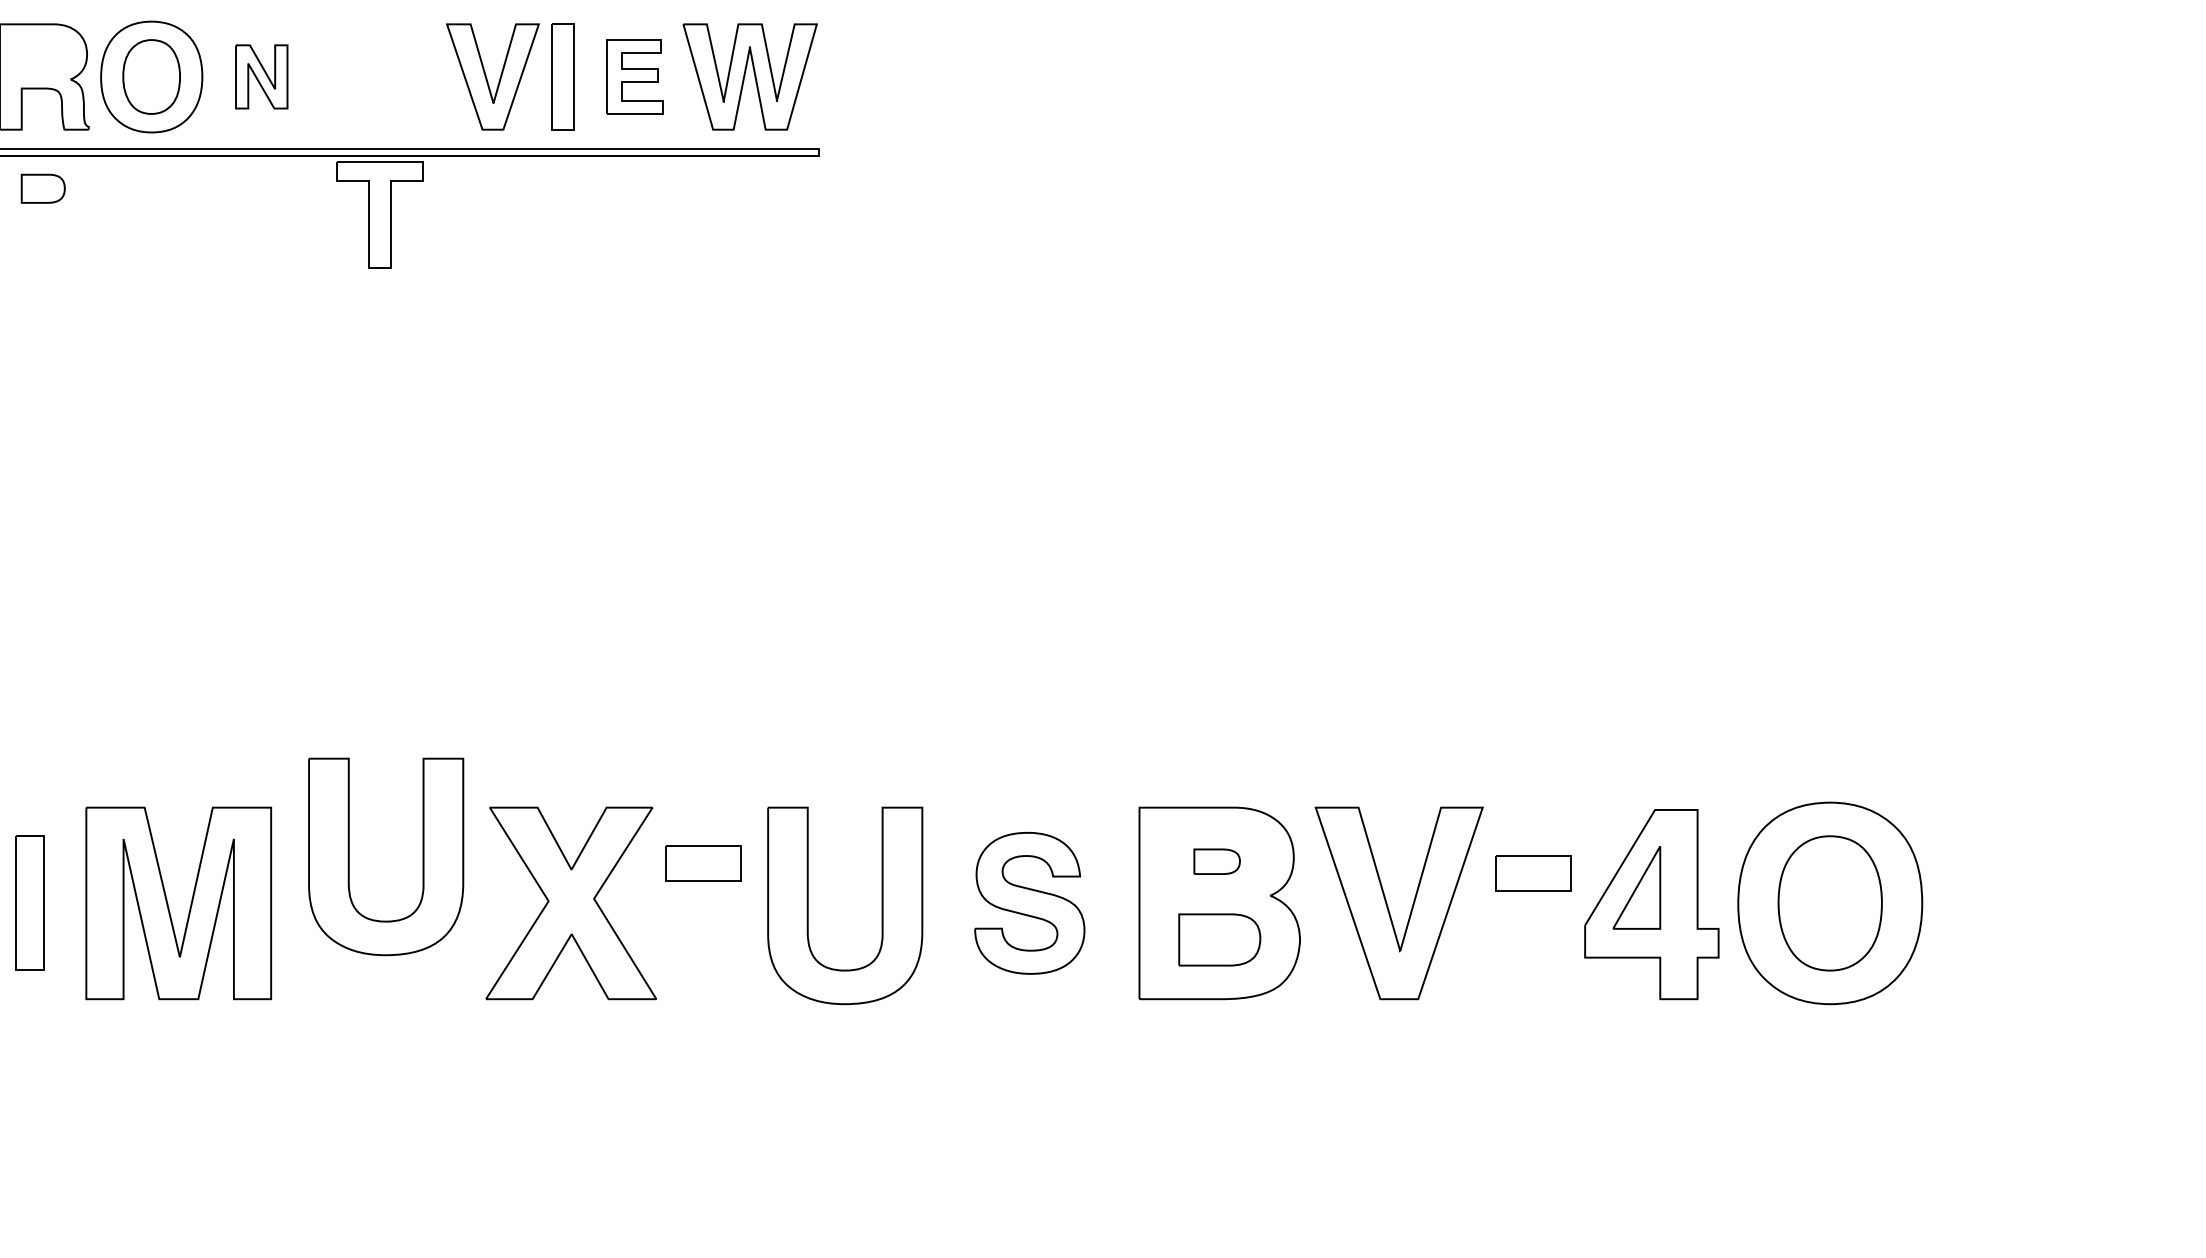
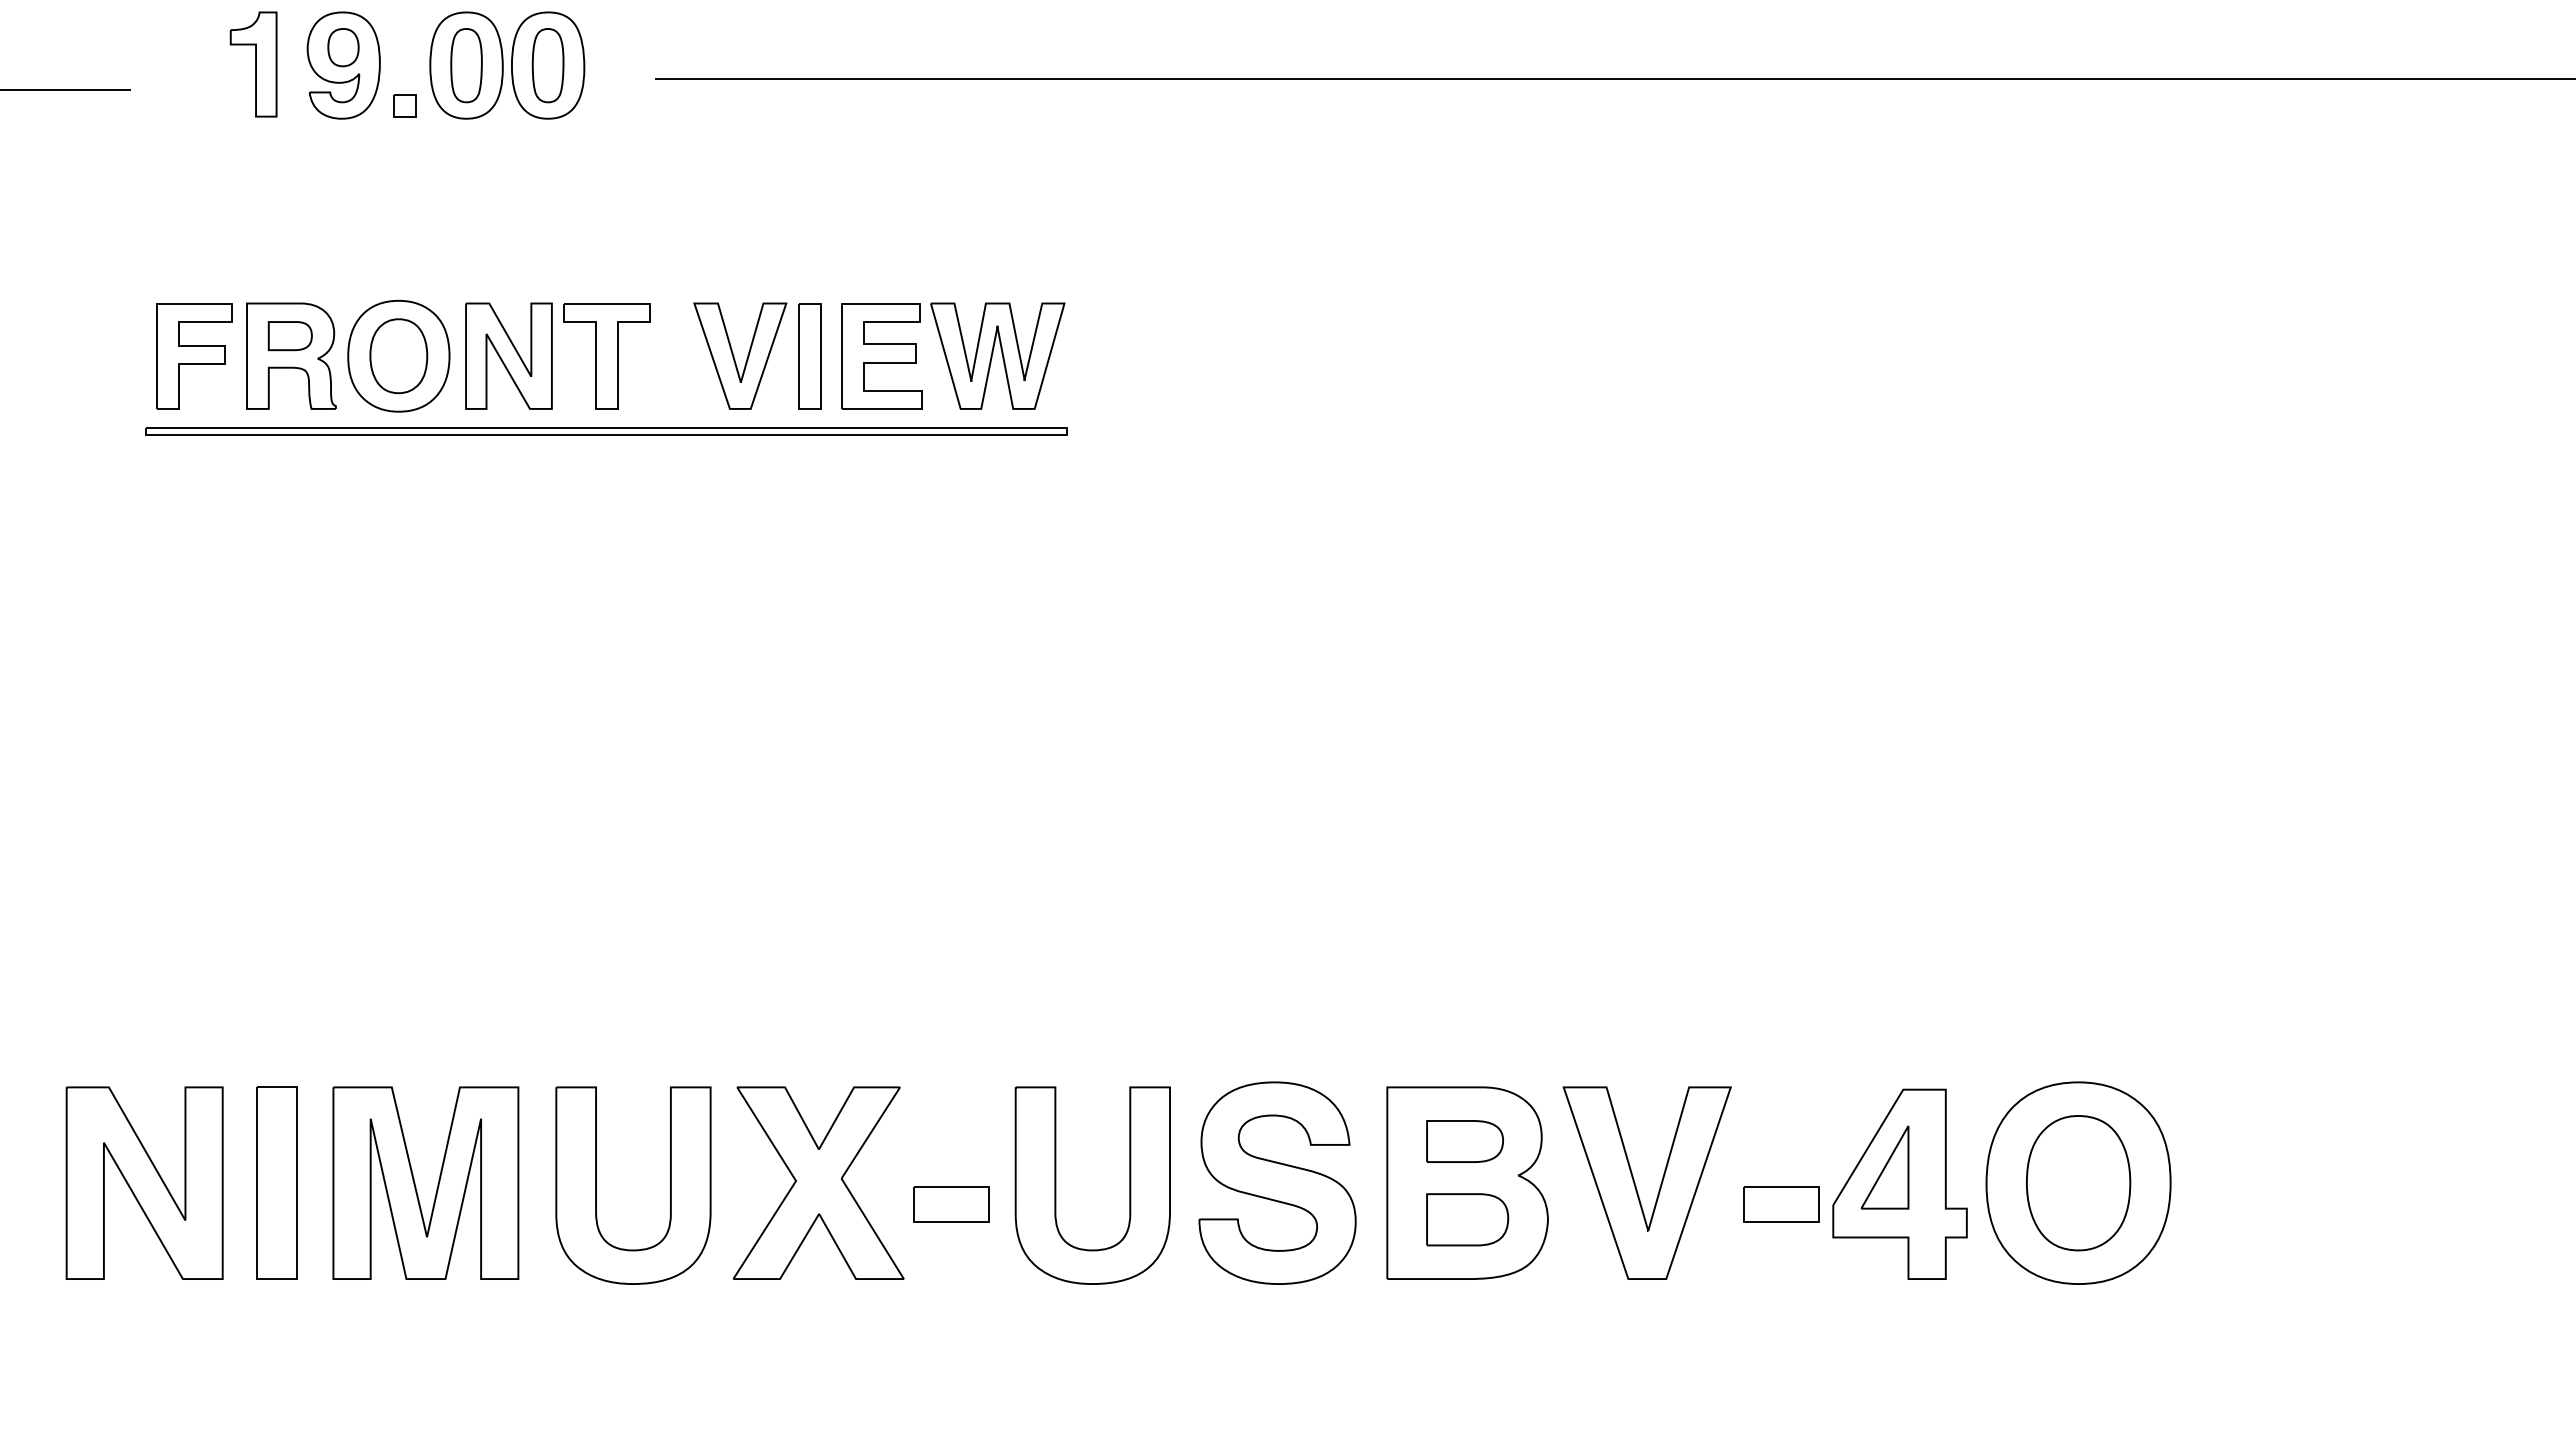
part: (261, 76) -> (508, 355), size x1.67
part: (634, 77) -> (881, 356), size x1.43
part: (42, 189) -> (289, 336), moved
part: (379, 215) -> (606, 356), moved
part: (349, 856) -> (596, 1185), moved
part: (1216, 861) -> (1464, 1141), size x1.67
part: (703, 863) -> (951, 1204), moved
part: (1533, 873) -> (1781, 1204), moved
part: (29, 902) -> (276, 1182), size x1.43
part: (1029, 902) -> (1277, 1182), size x1.43

